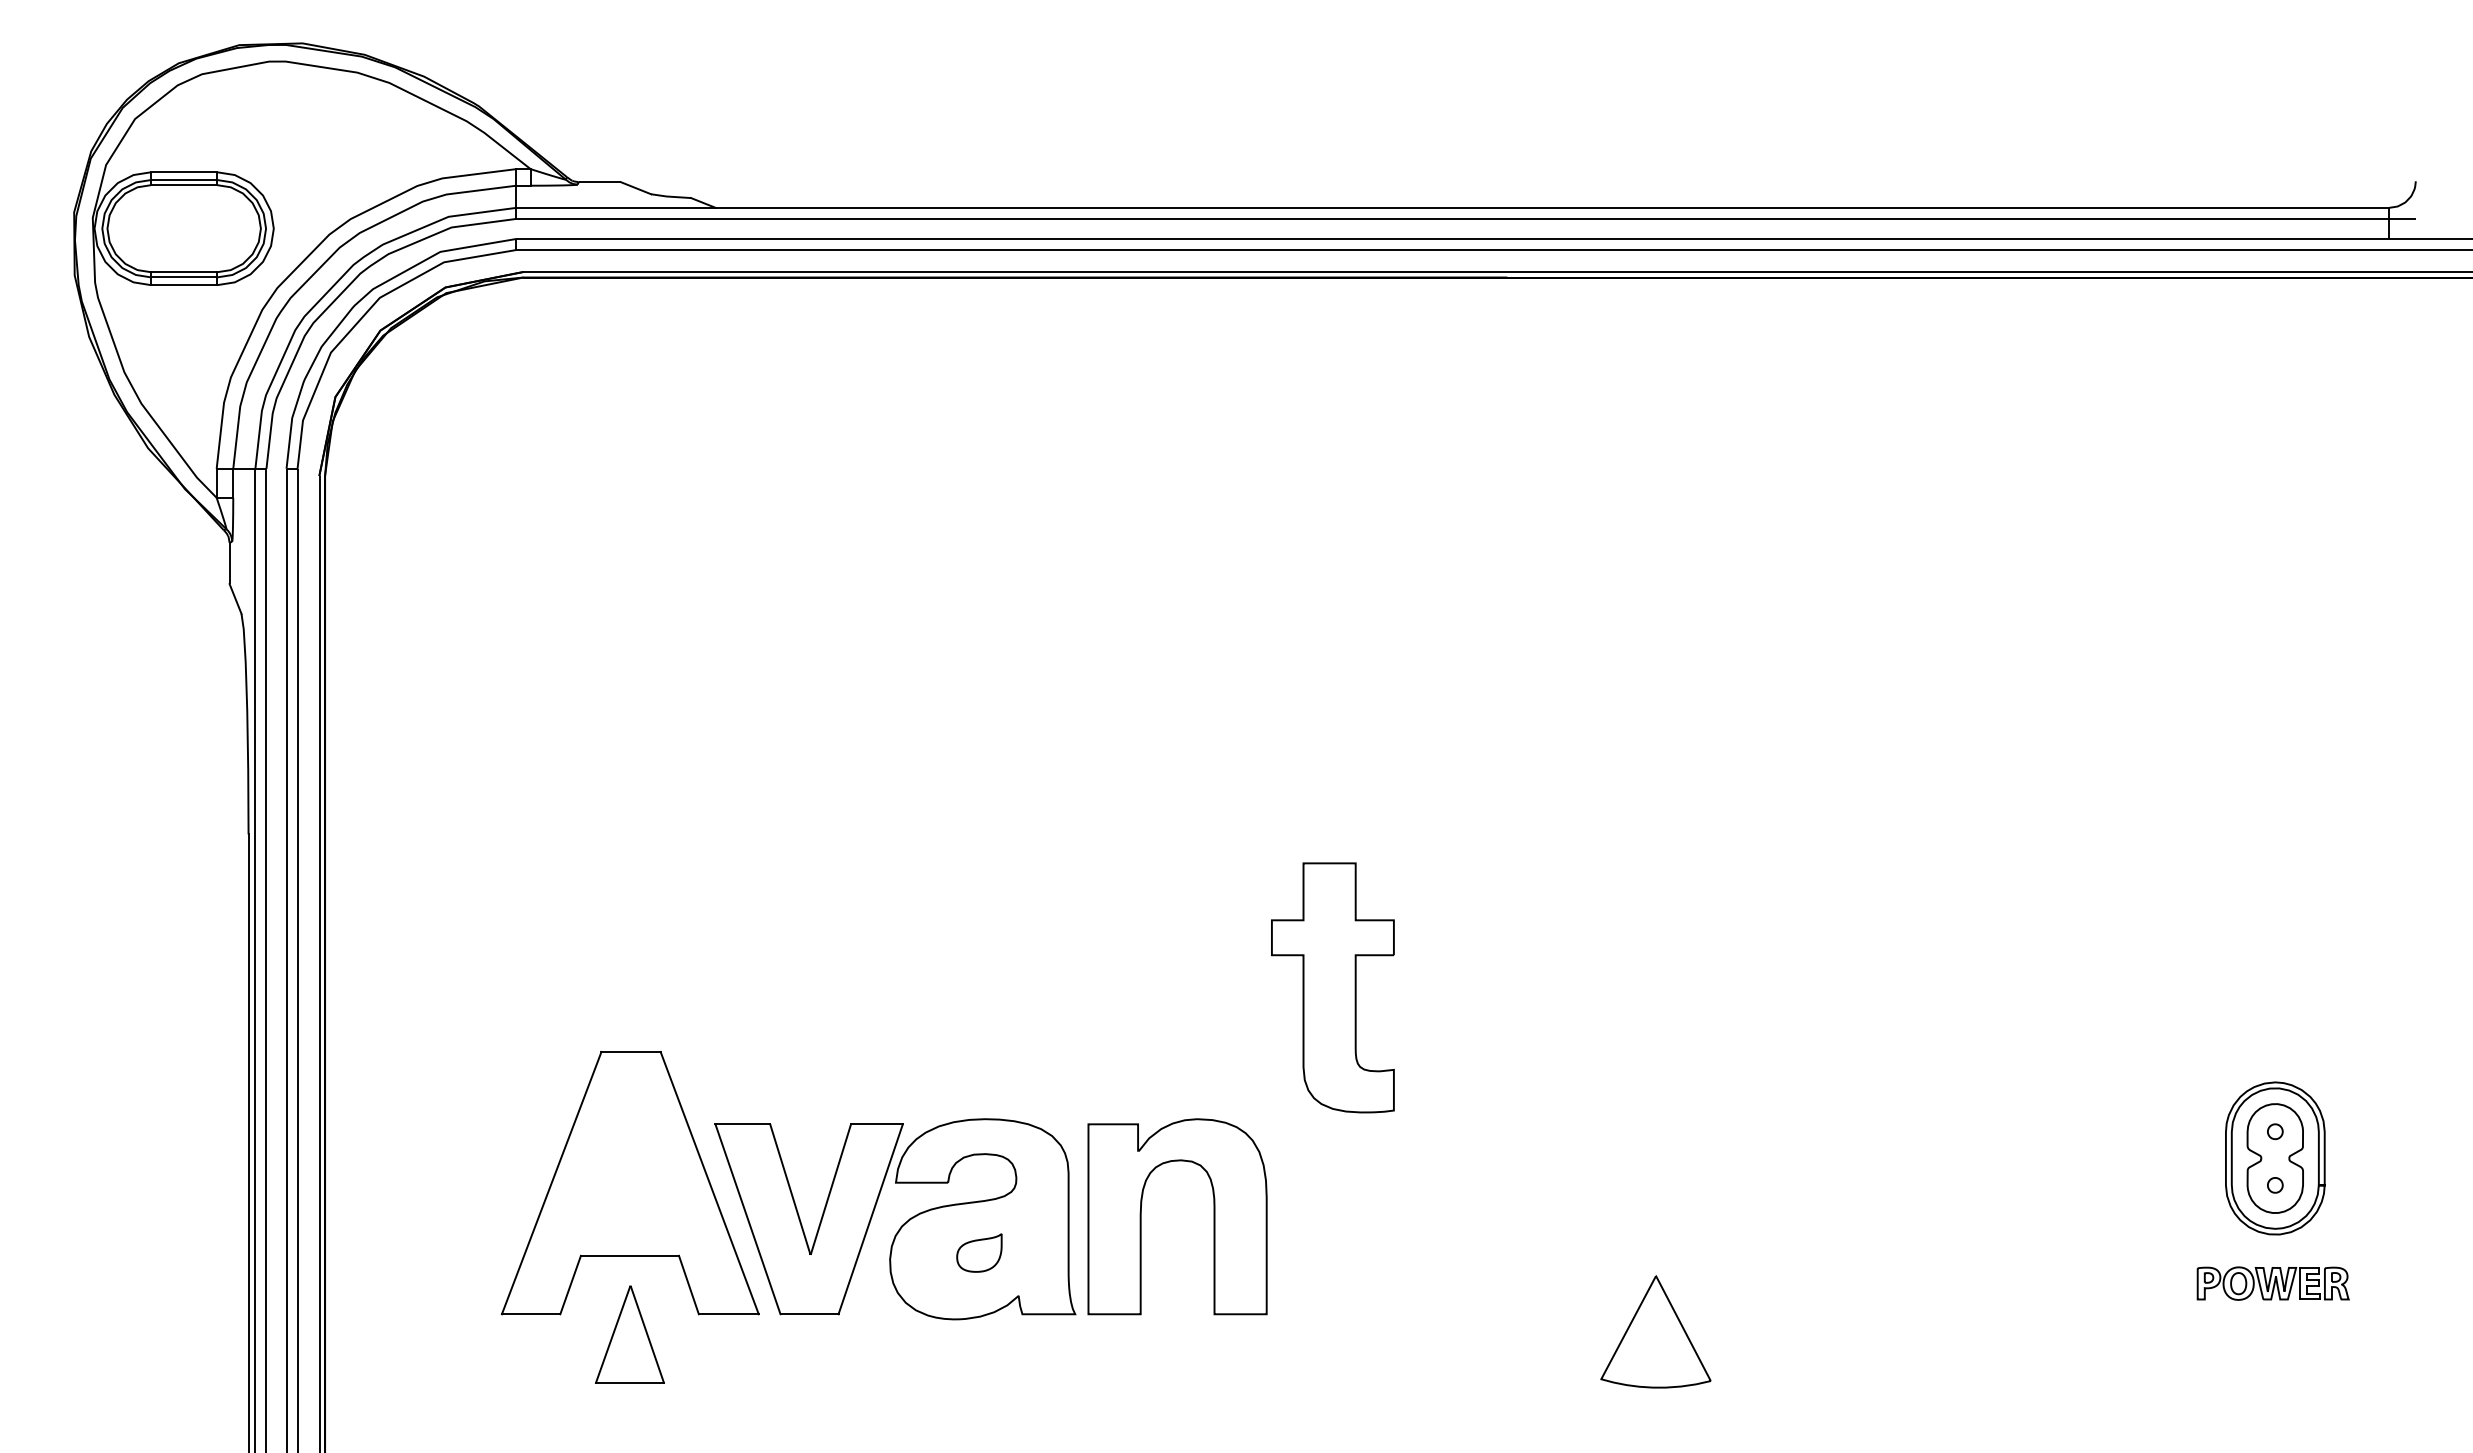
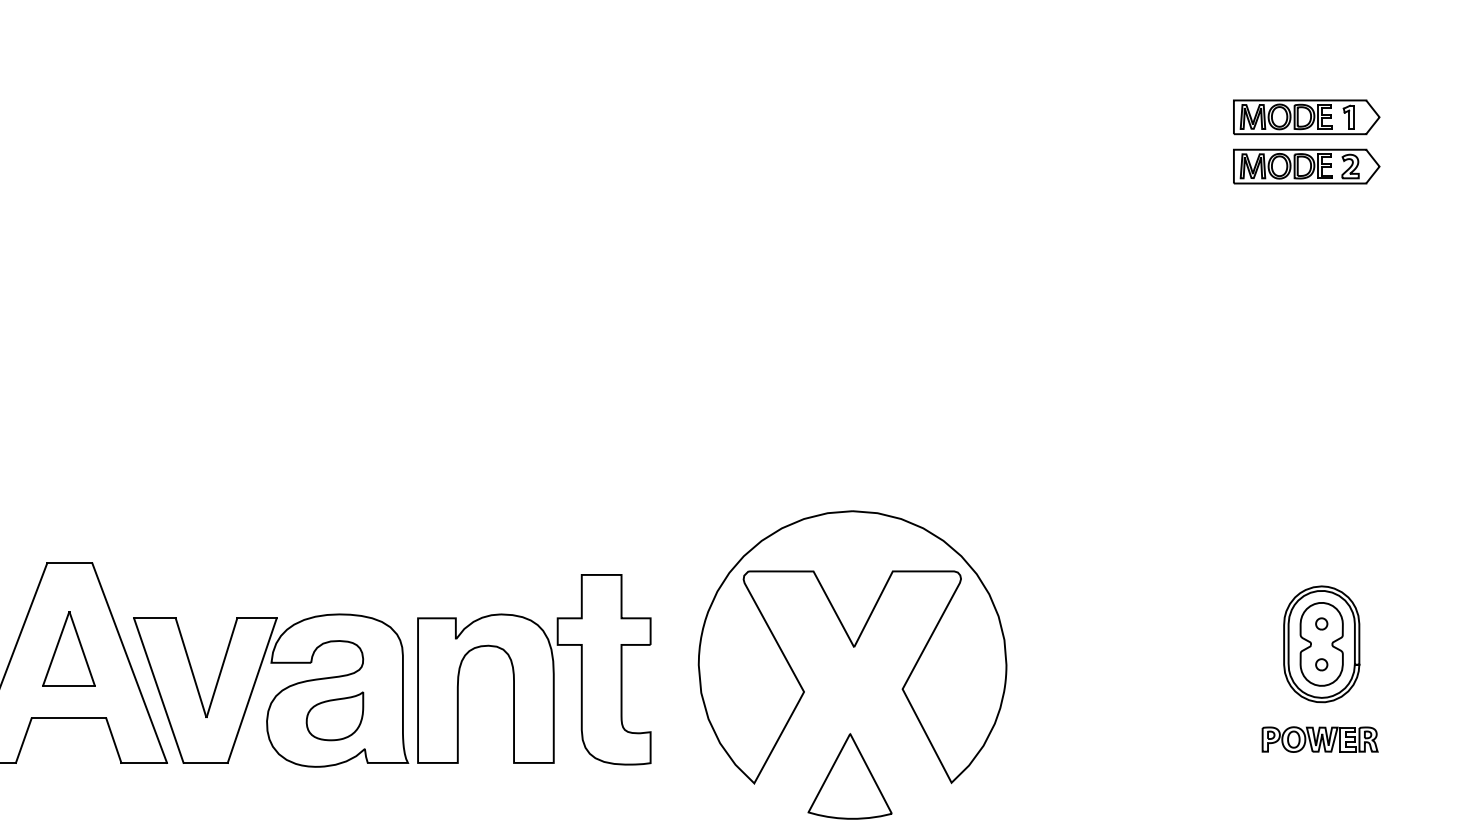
part: (2255, 466) -> (1306, 117), added
part: (2255, 531) -> (1306, 166), added
part: (1332, 987) -> (603, 669), moved
part: (1659, 1161) -> (852, 646), added
part: (979, 1252) -> (335, 715), size x1.67
part: (629, 1334) -> (68, 648), moved

